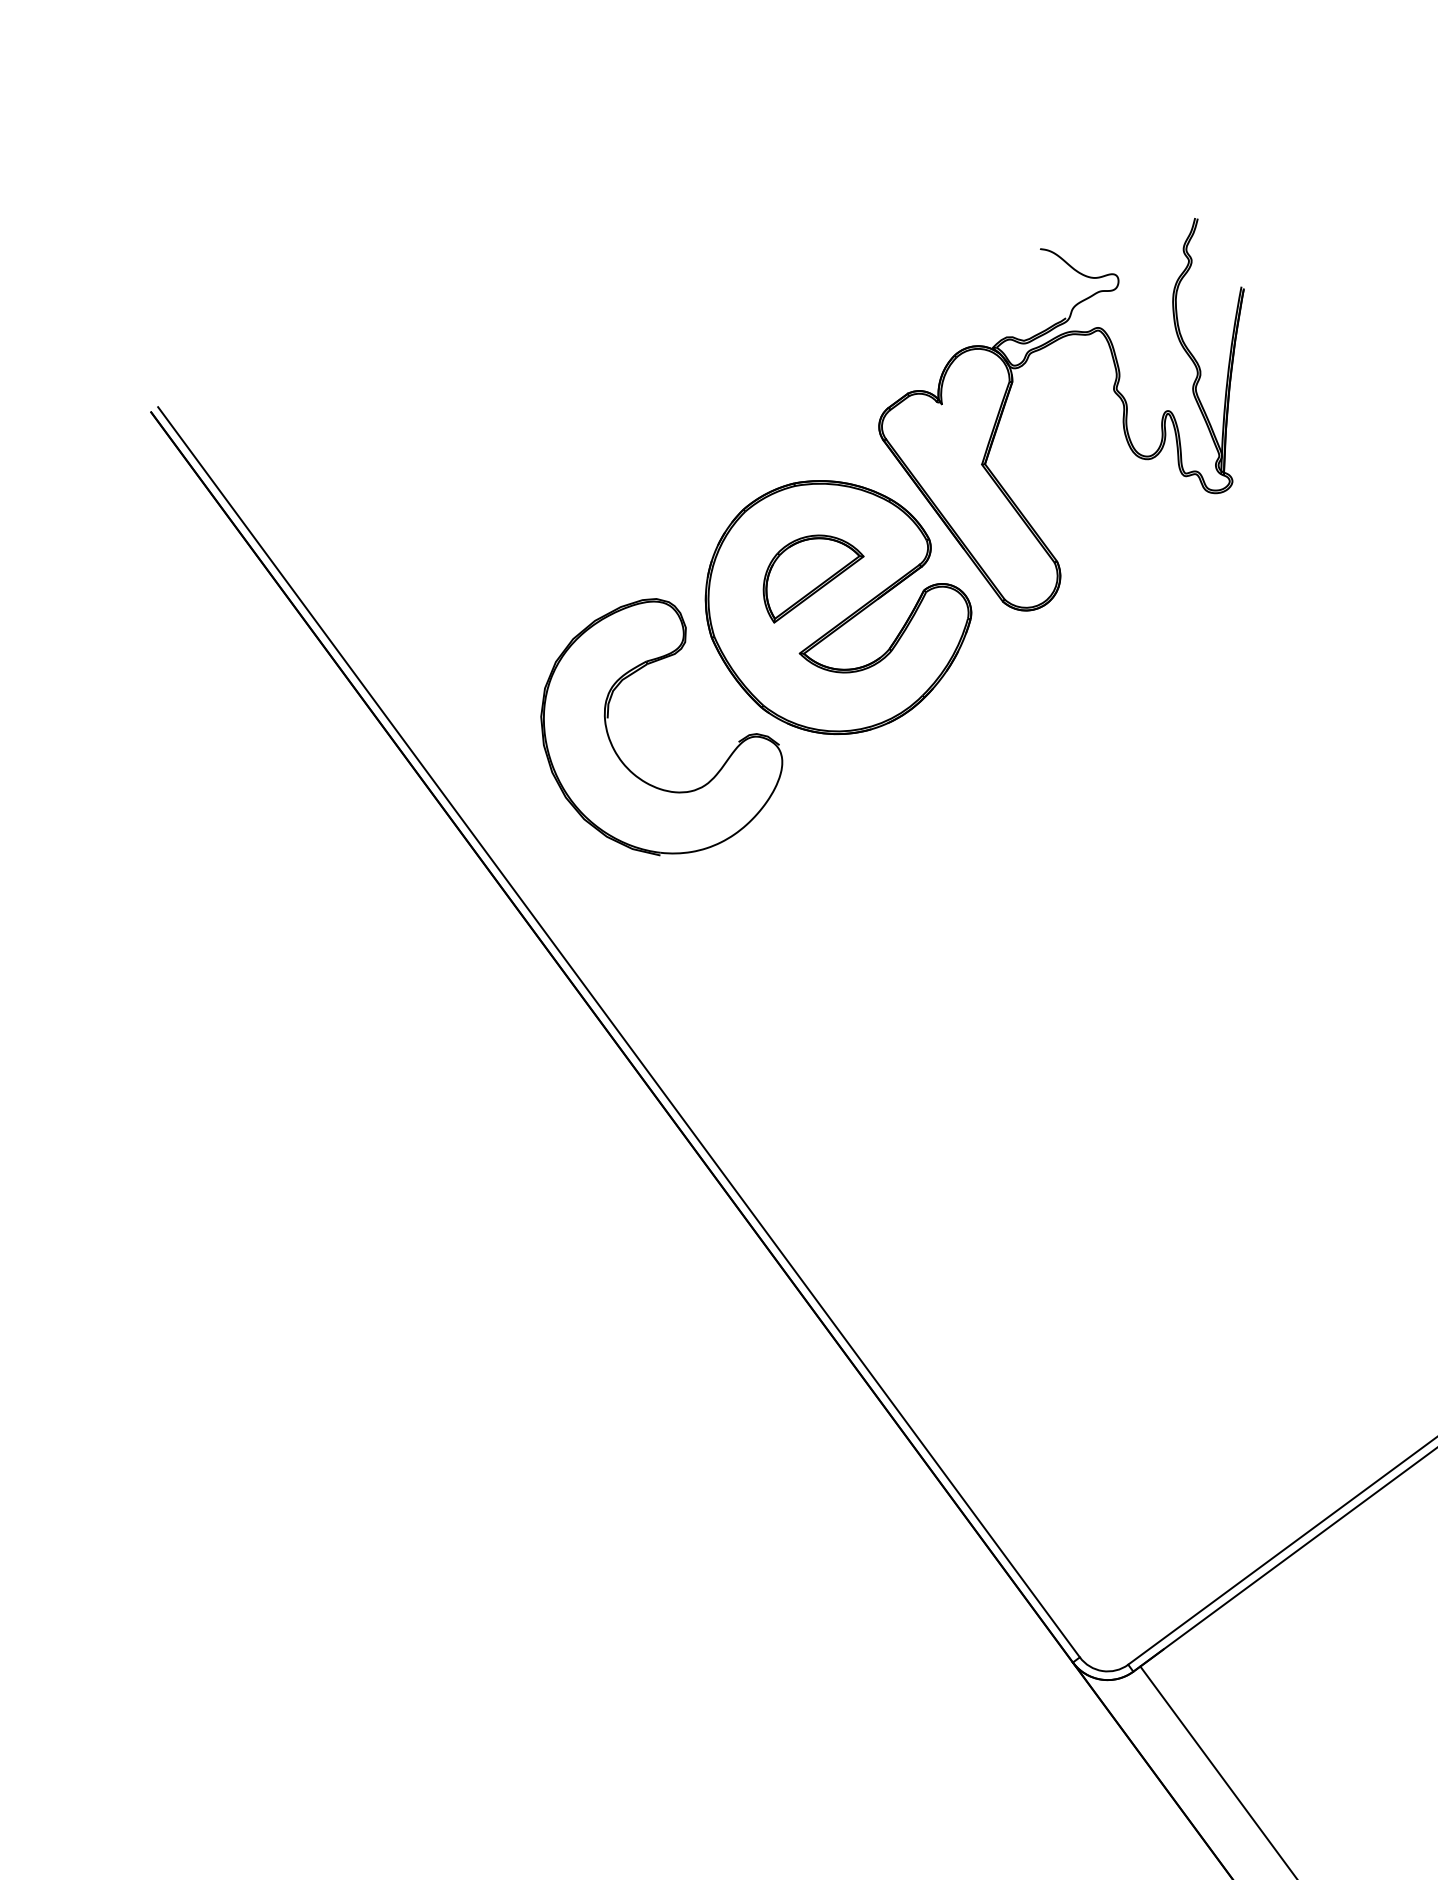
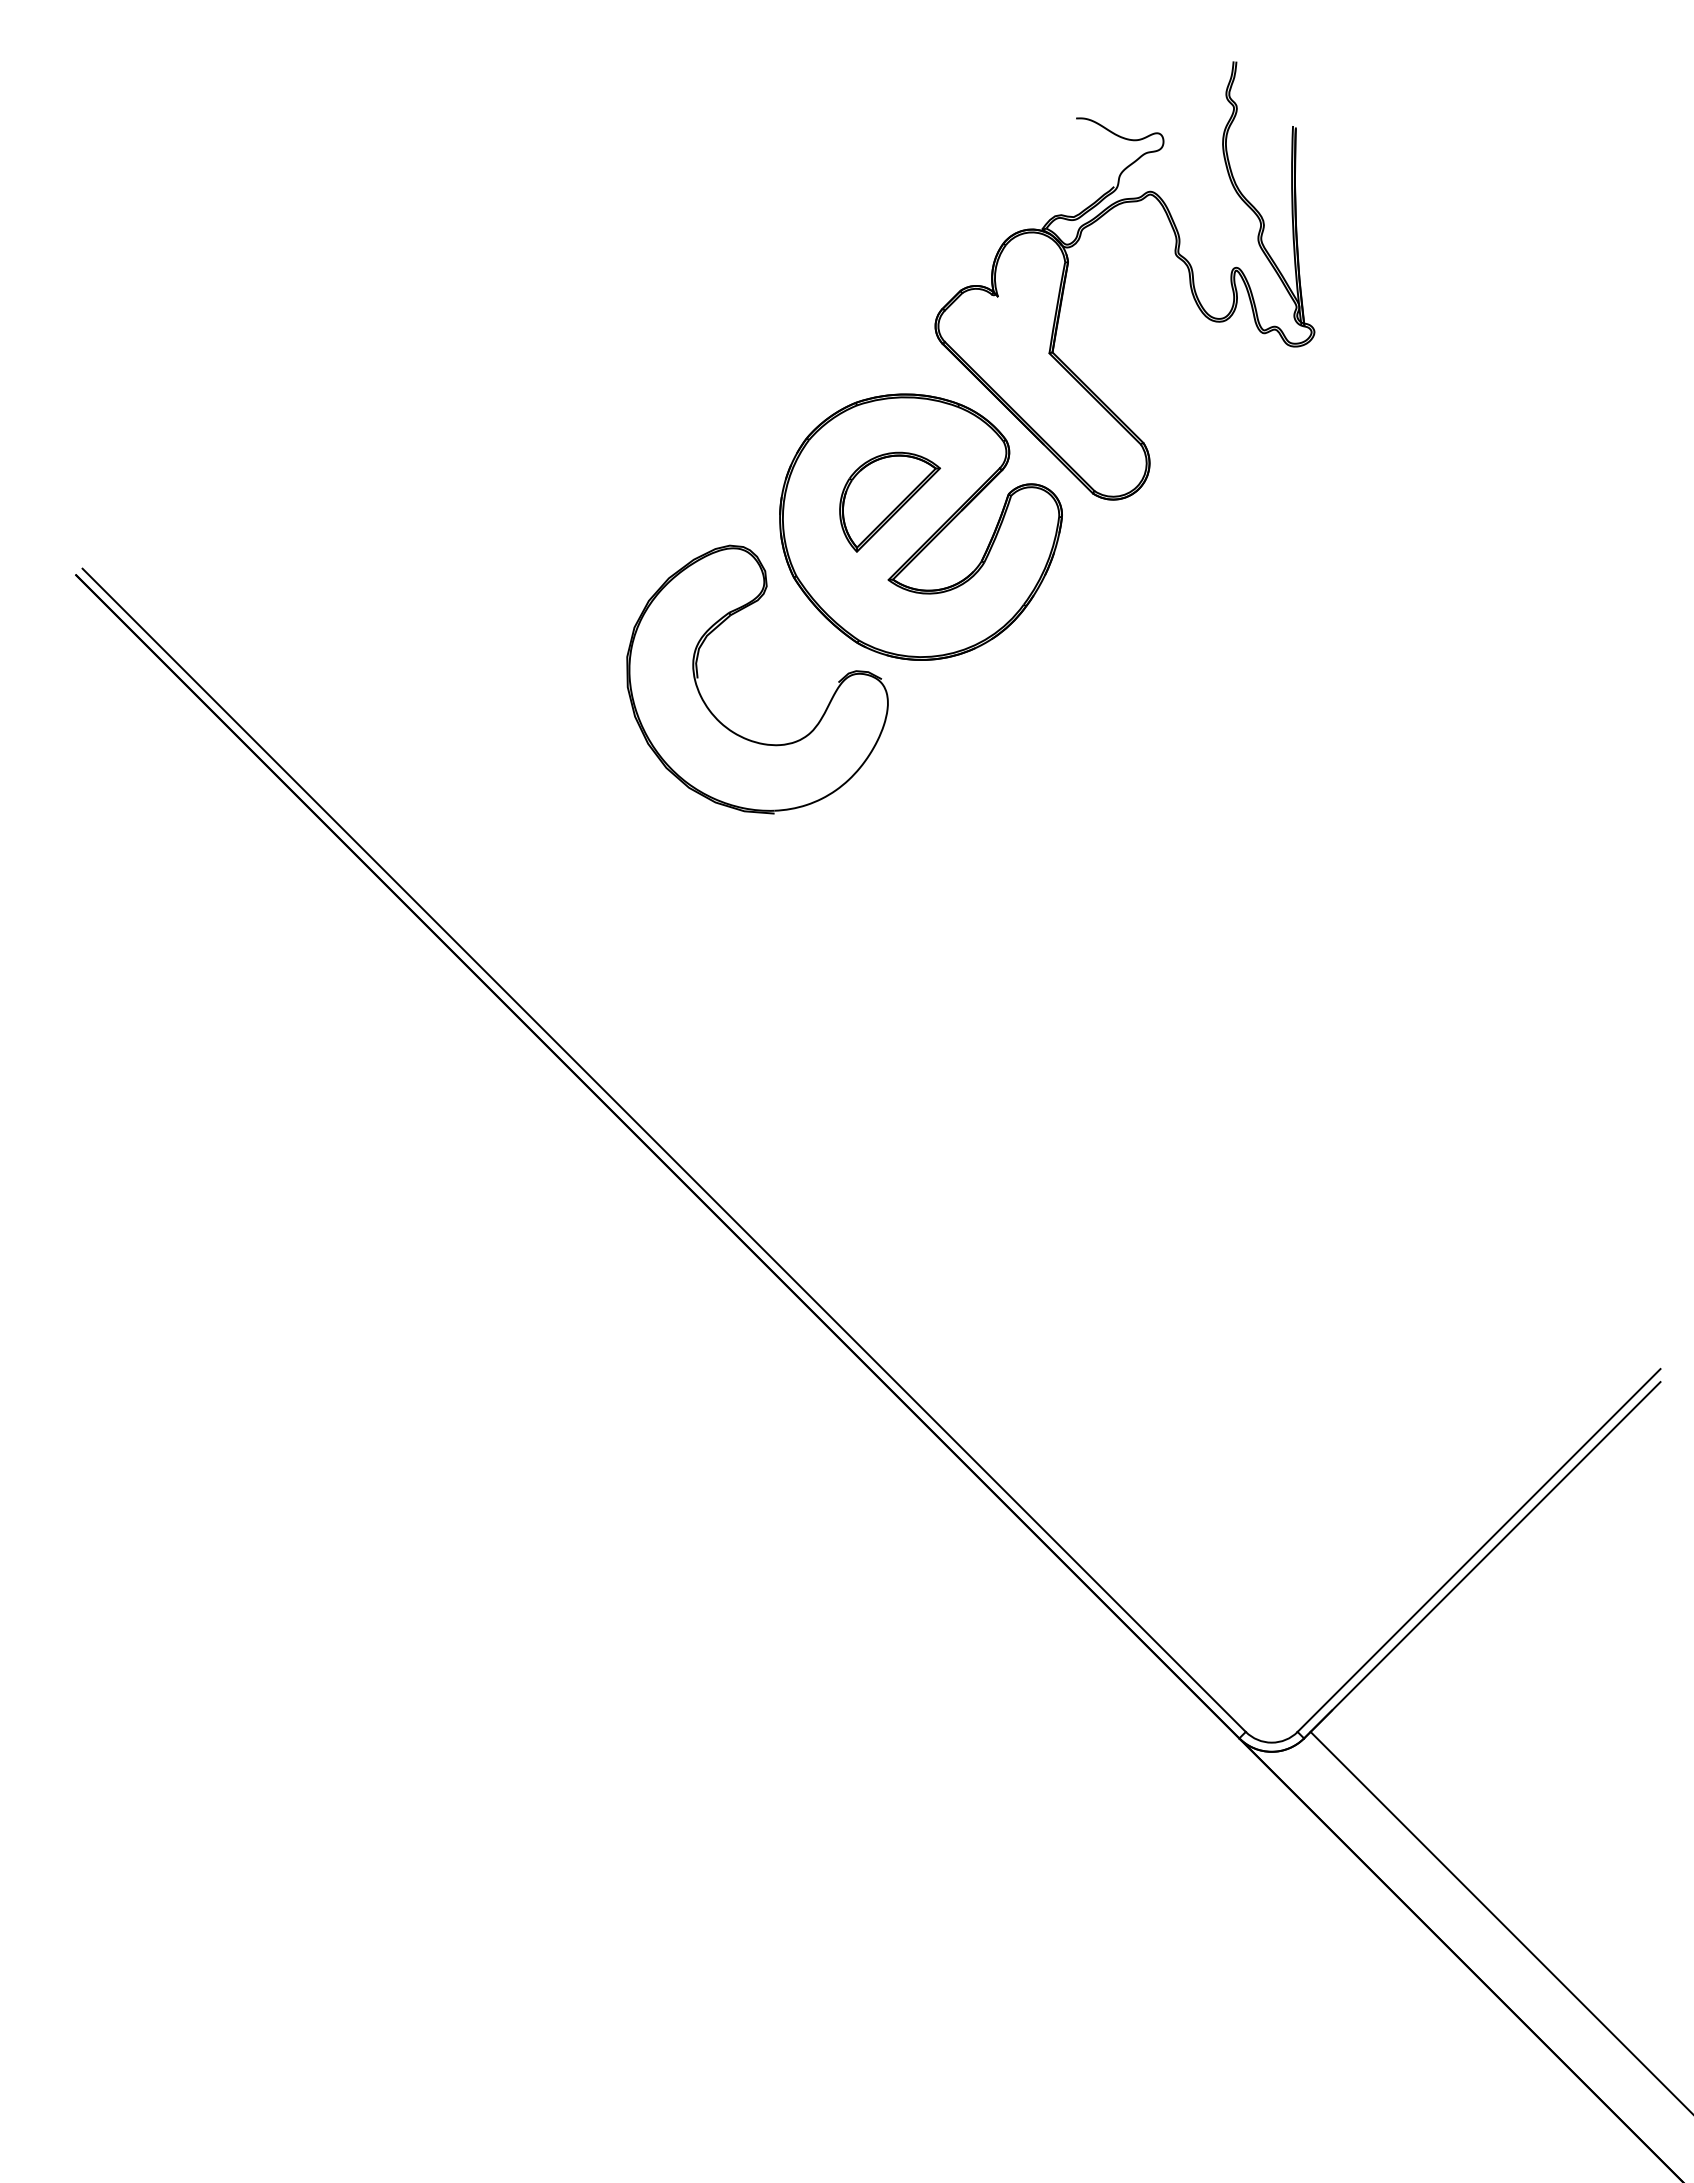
part: (896, 531) -> (970, 437), moved

